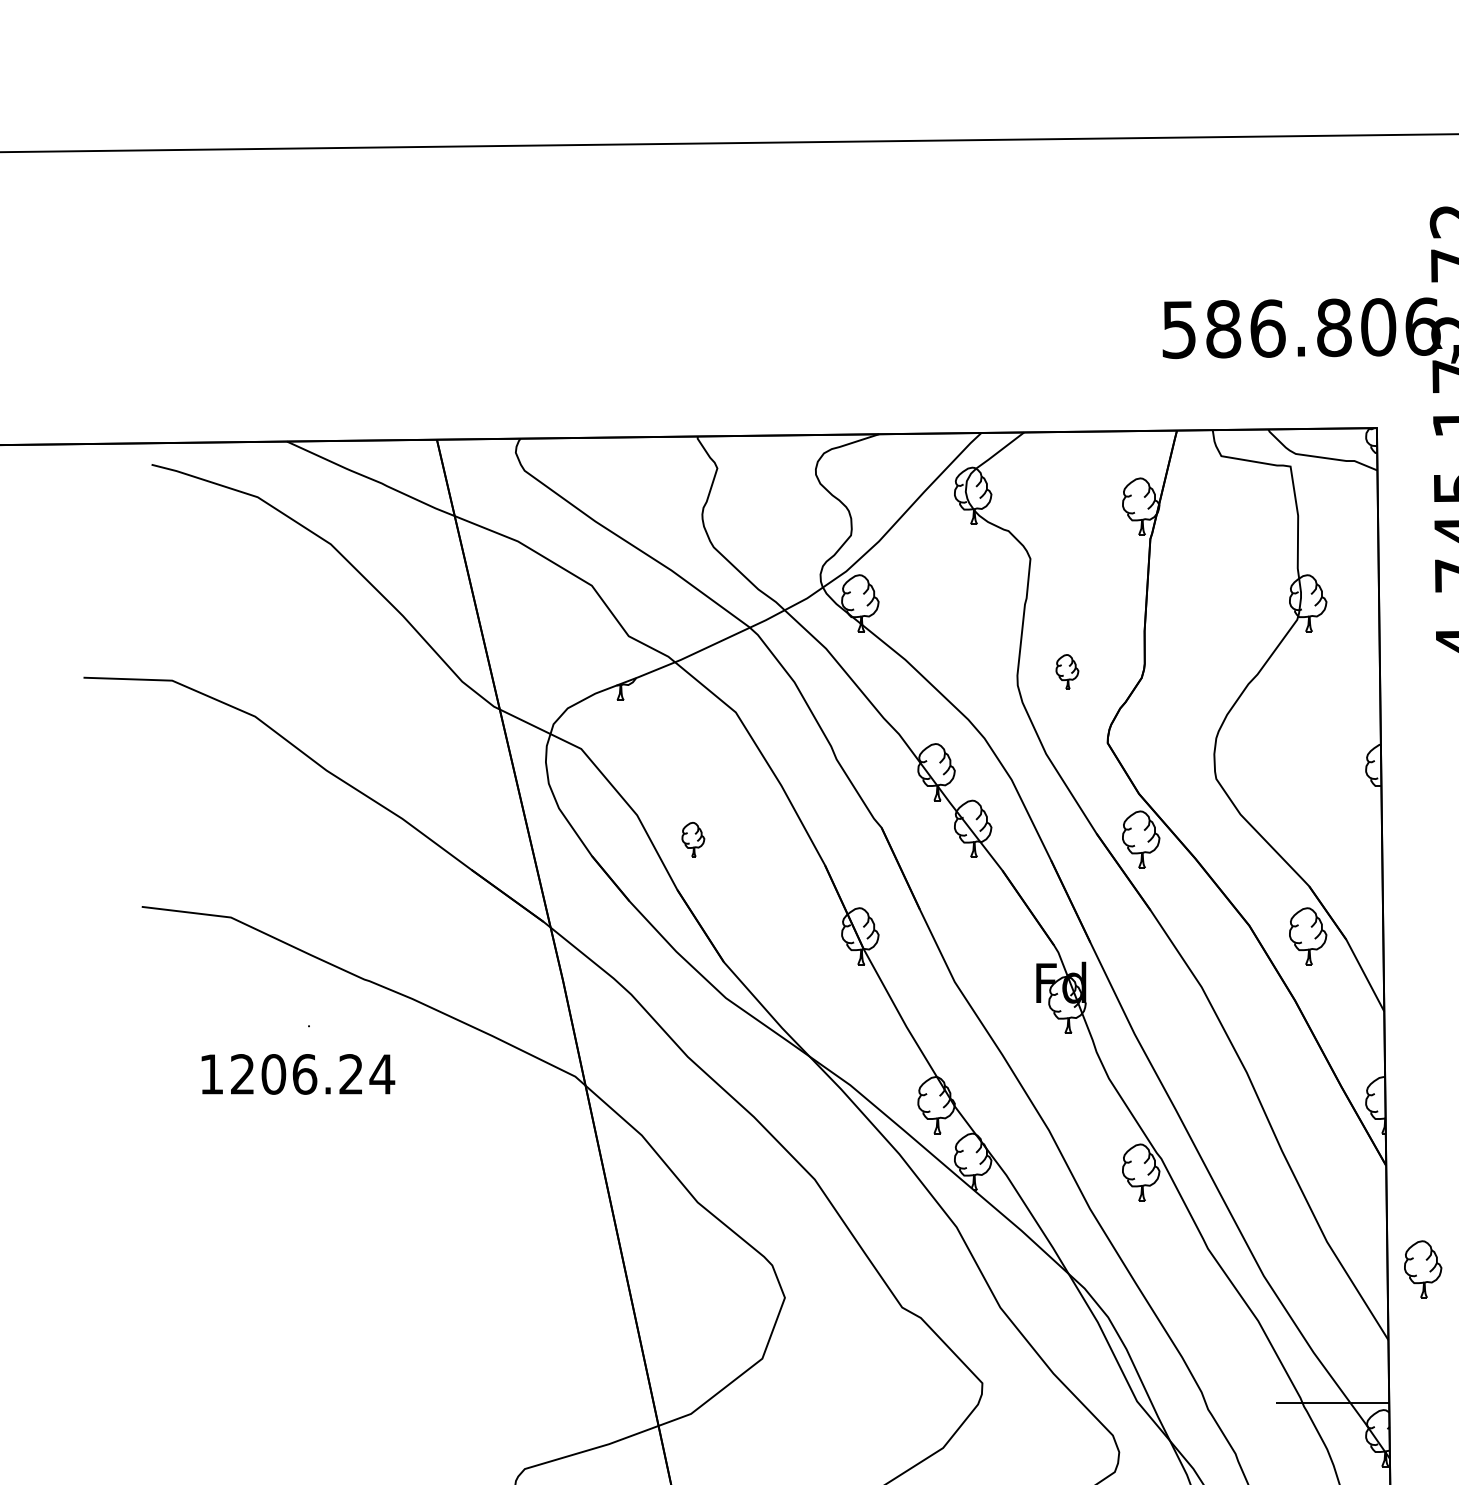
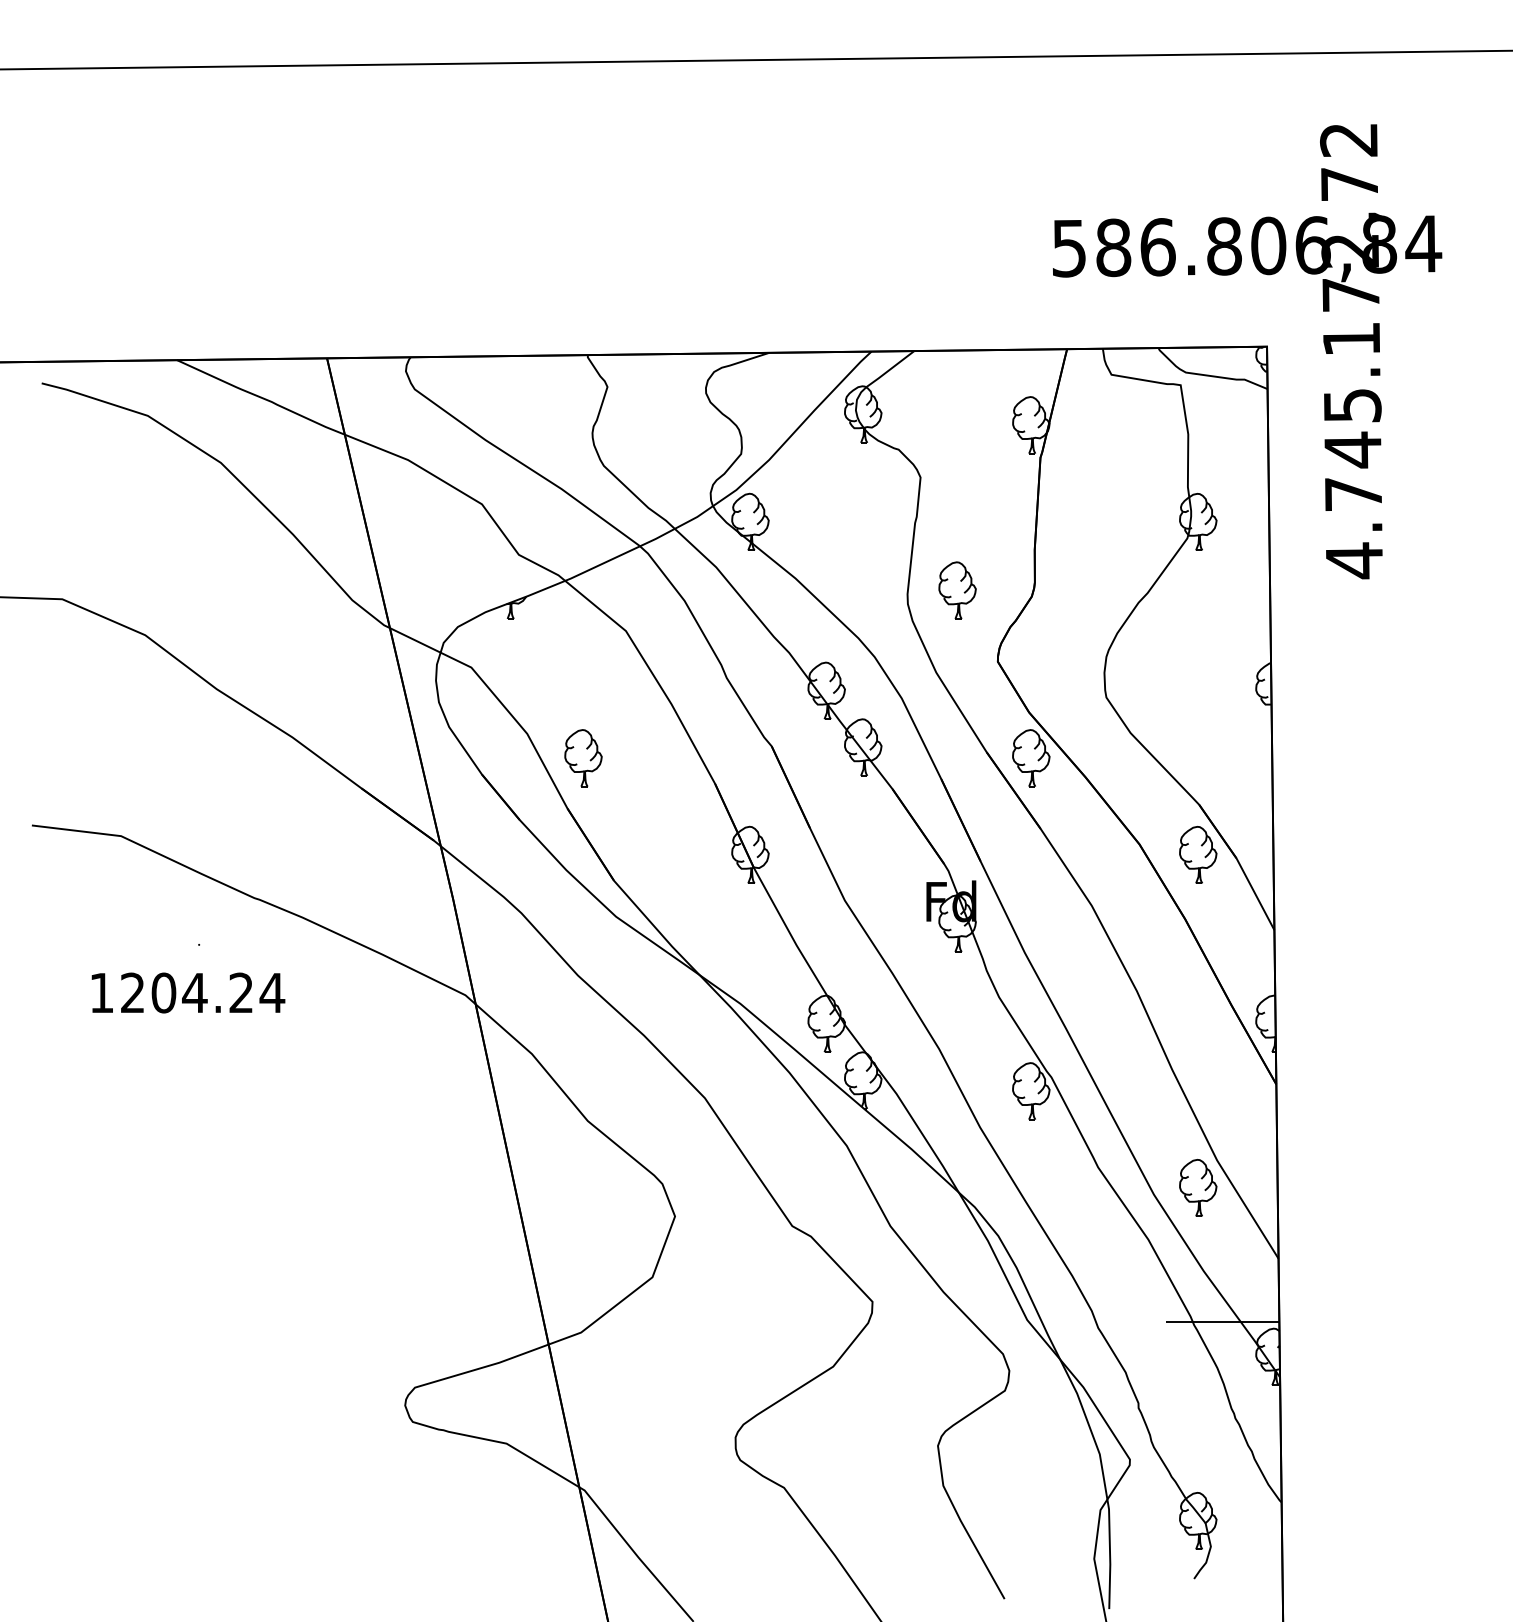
part: (1067, 671) -> (957, 590), size x1.67
part: (693, 839) -> (583, 758), size x1.67
text: (304, 1073) -> (194, 992), 1206.24 -> 1204.24
part: (1423, 1268) -> (1198, 1187), moved

